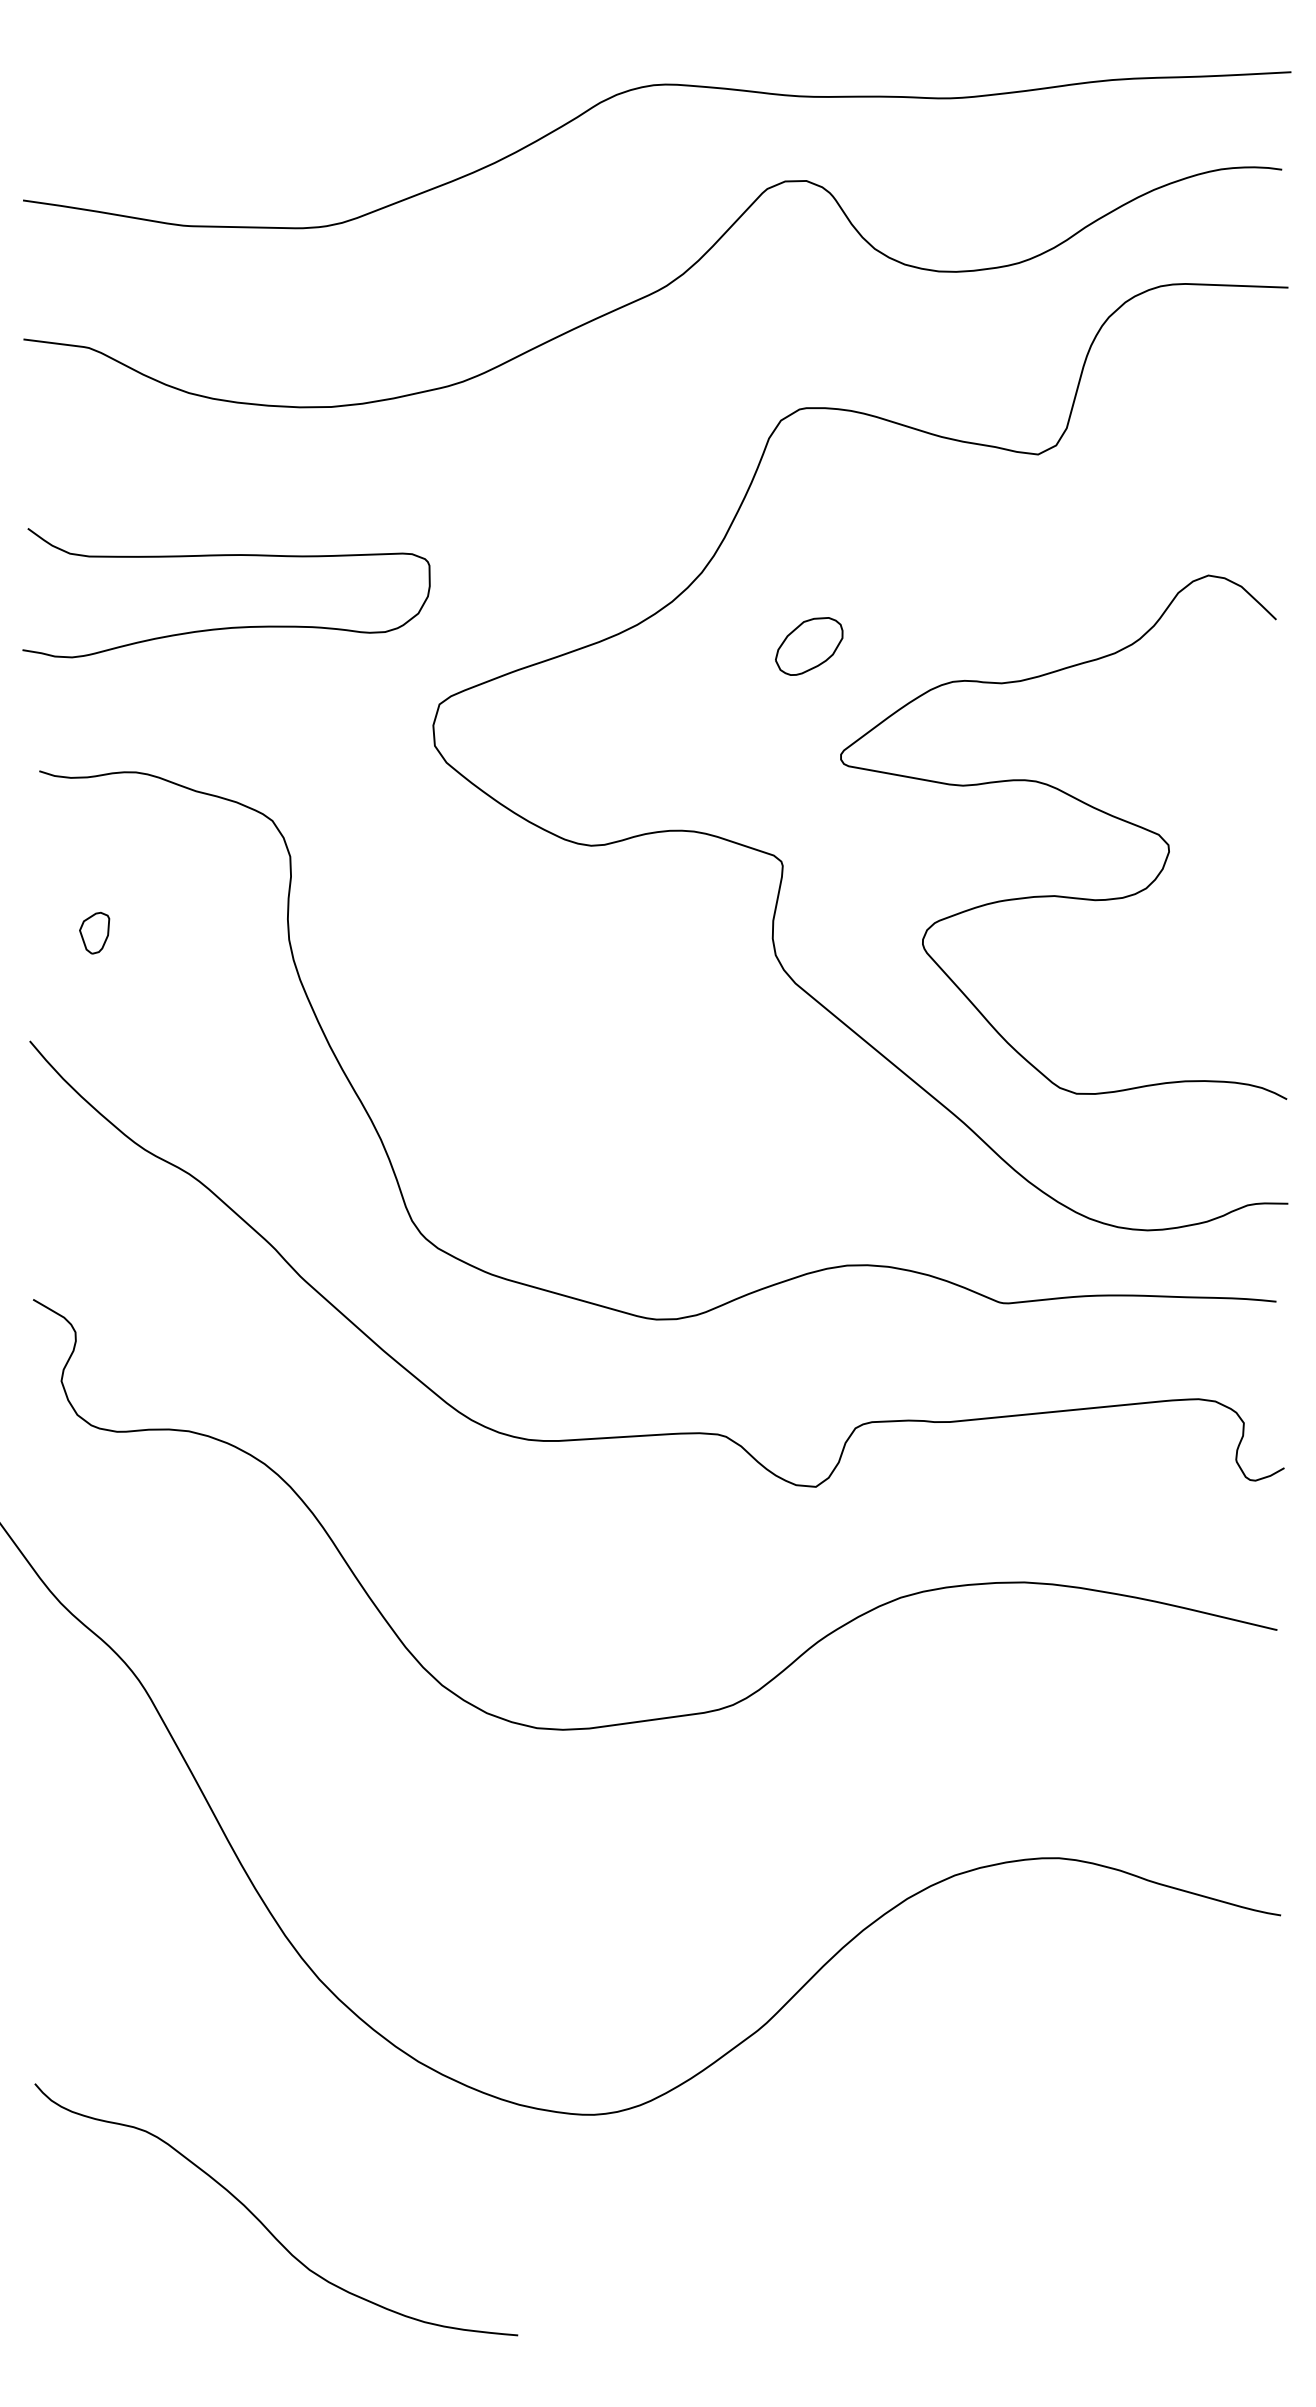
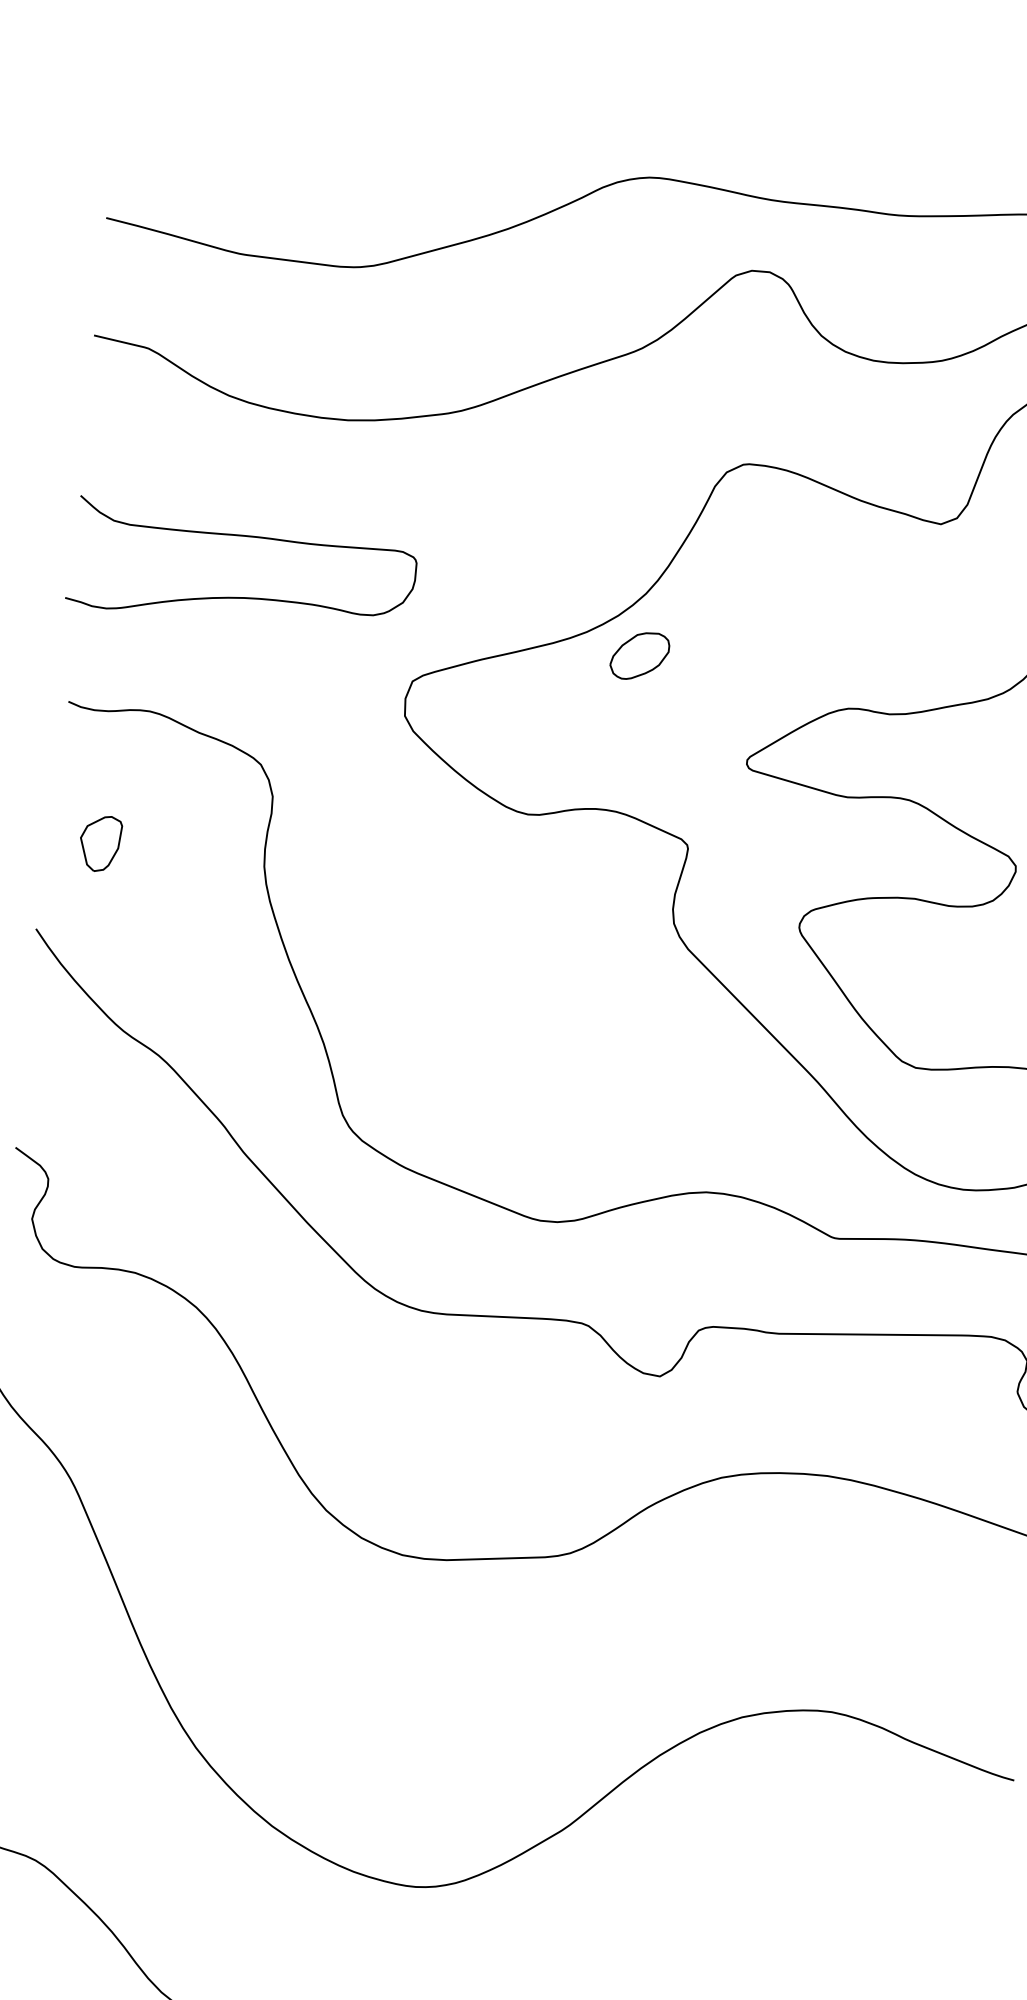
part: (809, 646) -> (640, 656), moved
part: (94, 932) -> (100, 842), size x1.6

